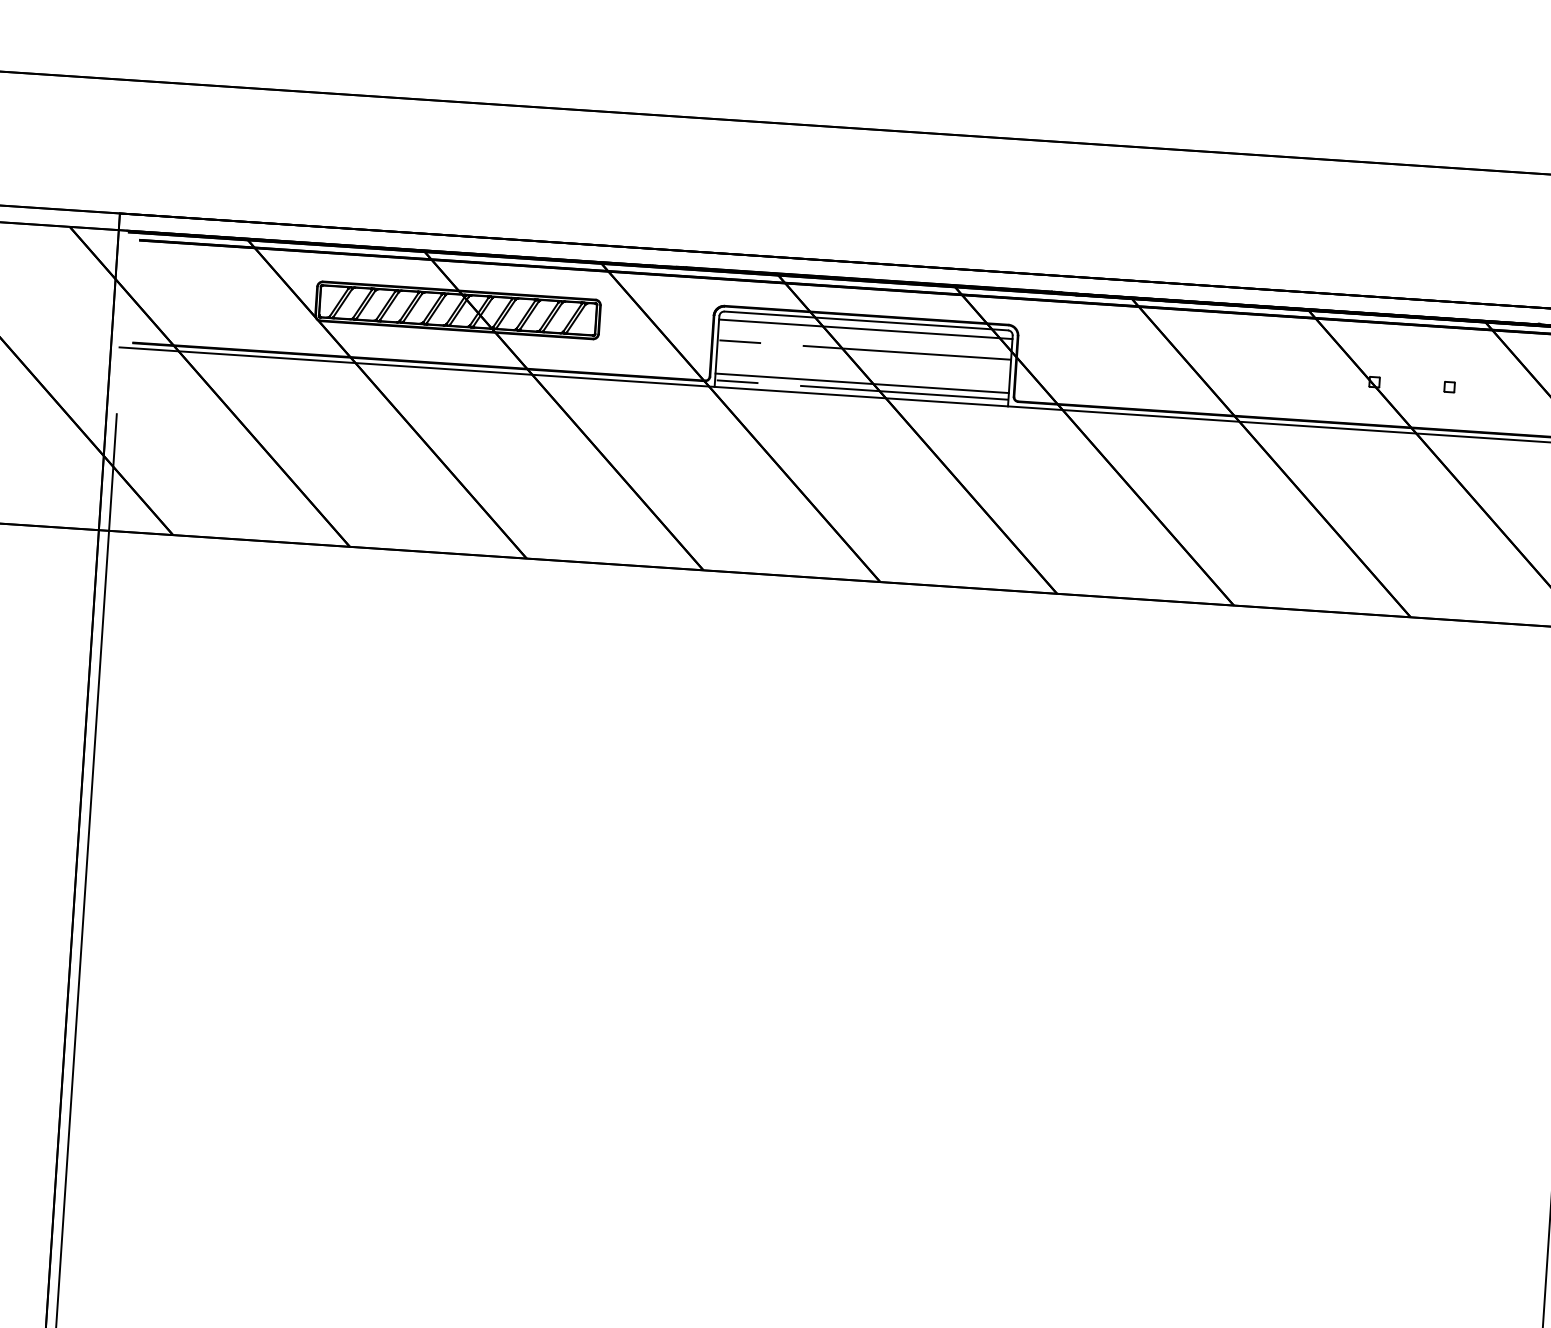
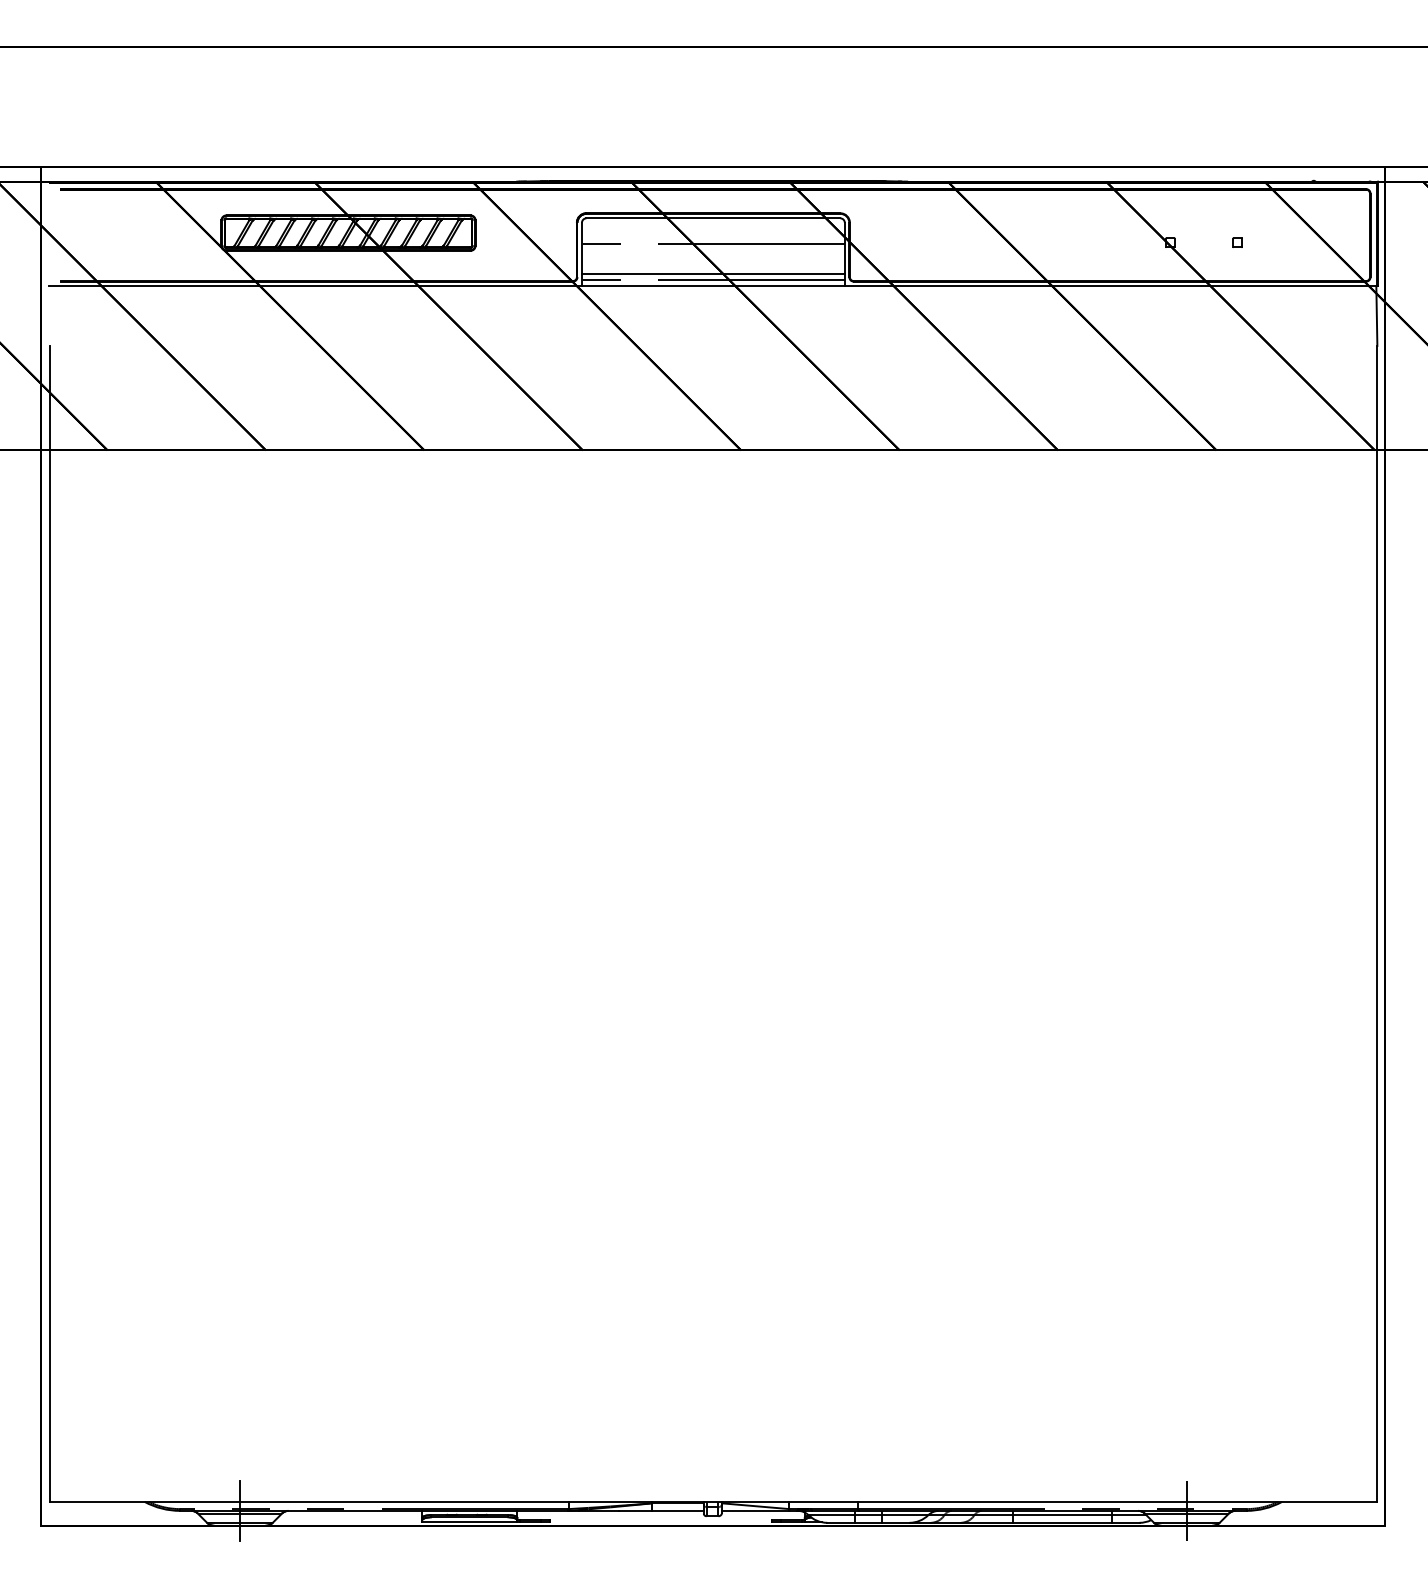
line: (864, 328) -> (712, 225), removed

